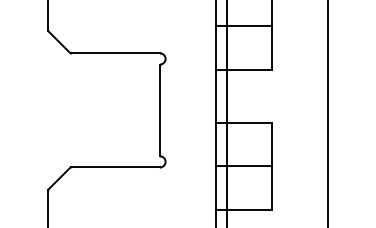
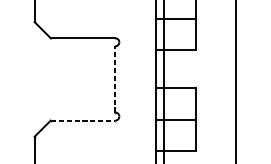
line: (160, 110) -> (115, 79), solid -> dashed
line: (115, 167) -> (83, 120), solid -> dashed

